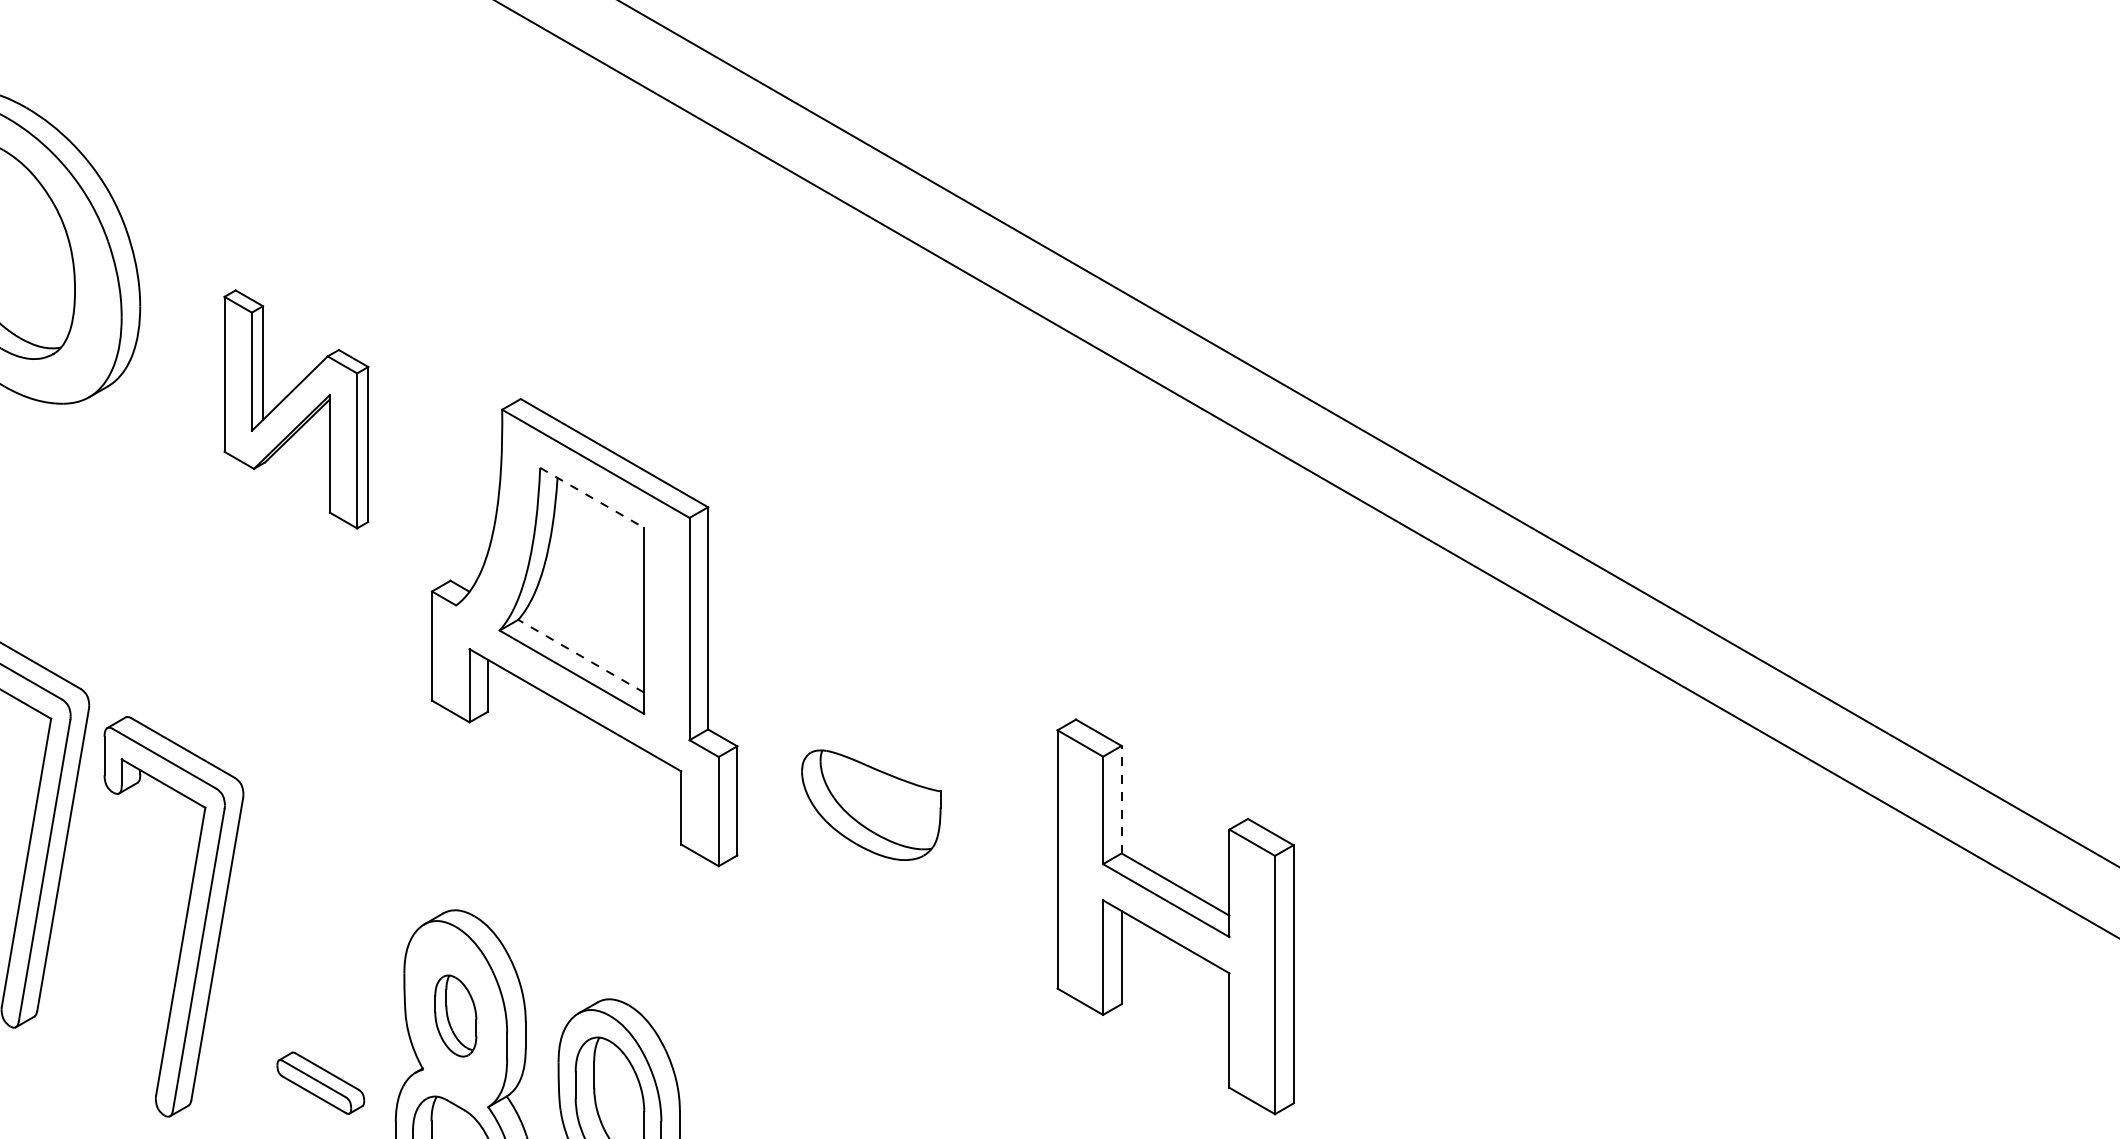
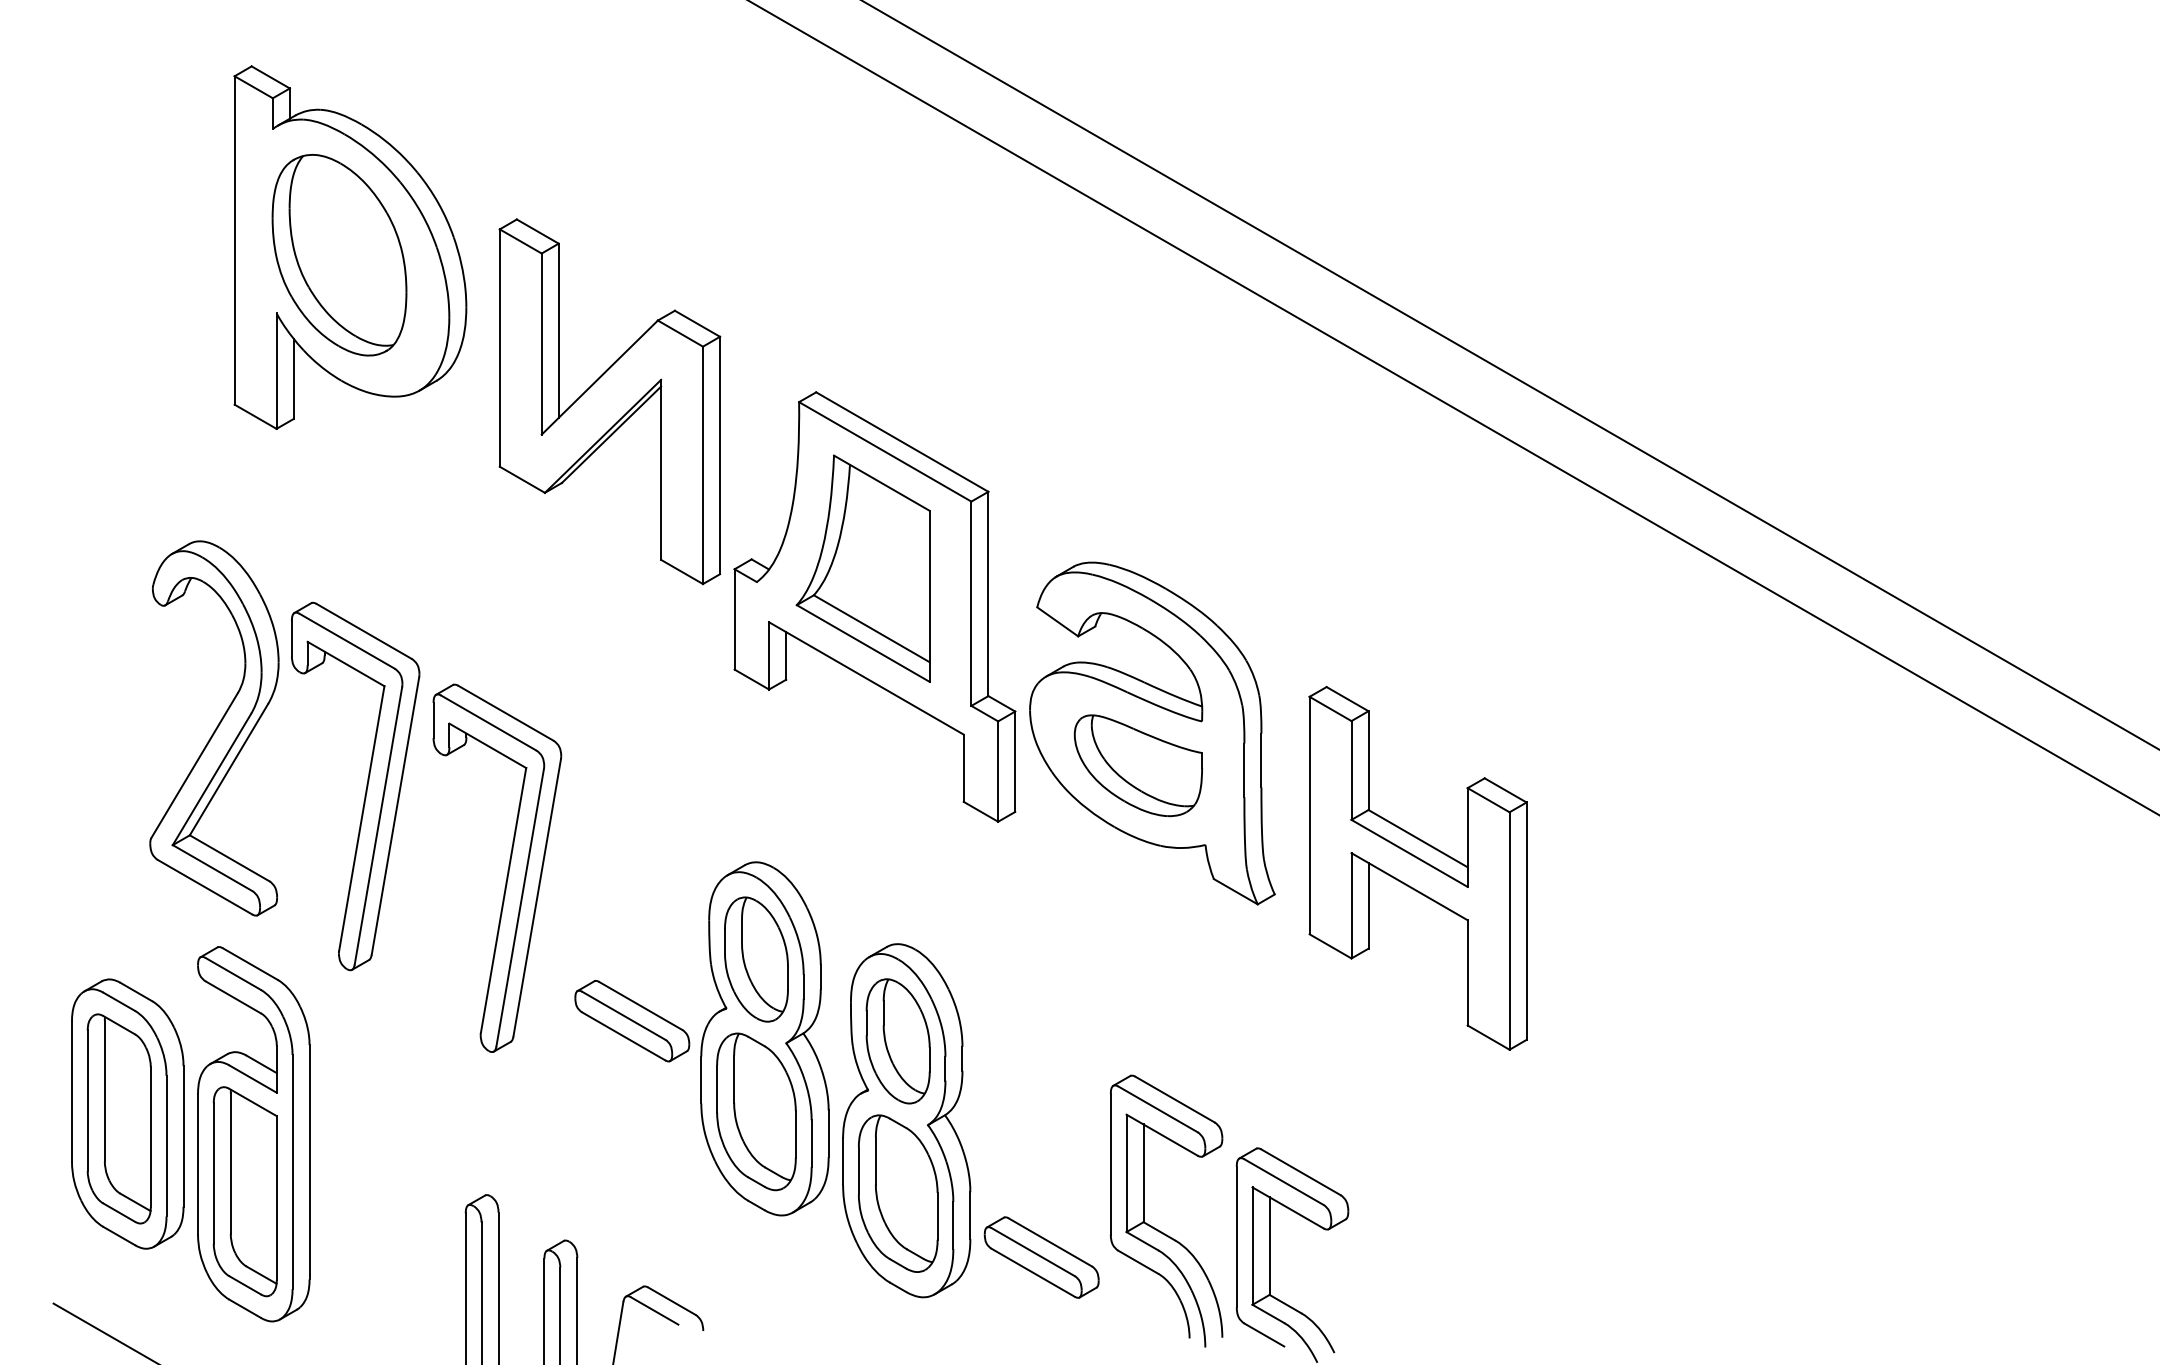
part: (295, 409) -> (609, 401), size x1.67
line: (592, 498) -> (882, 483), dashed -> solid
line: (580, 655) -> (871, 628), dashed -> solid
part: (886, 770) -> (1152, 733), added
line: (1121, 799) -> (1368, 760), dashed -> solid
part: (455, 1016) -> (756, 959), size x1.67
part: (320, 1083) -> (632, 1021), size x1.43

